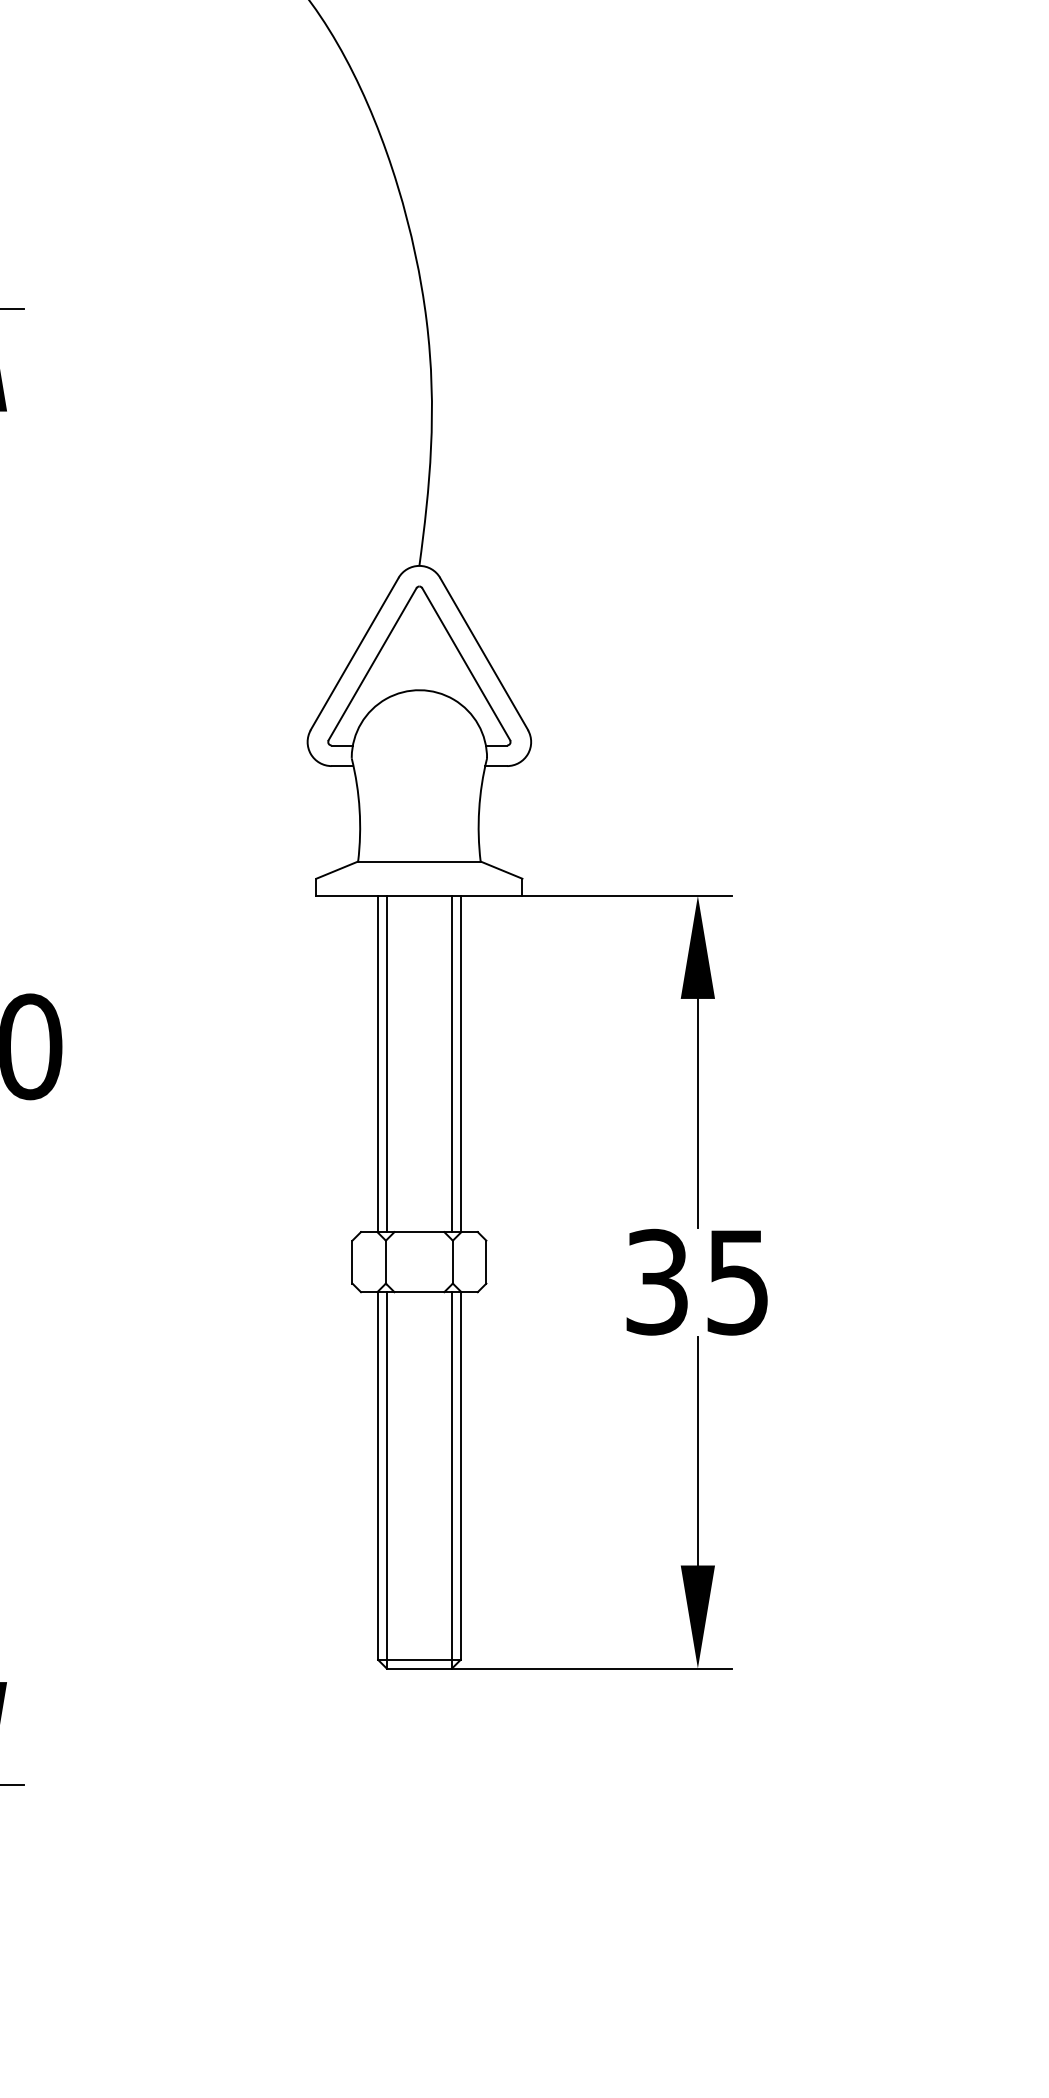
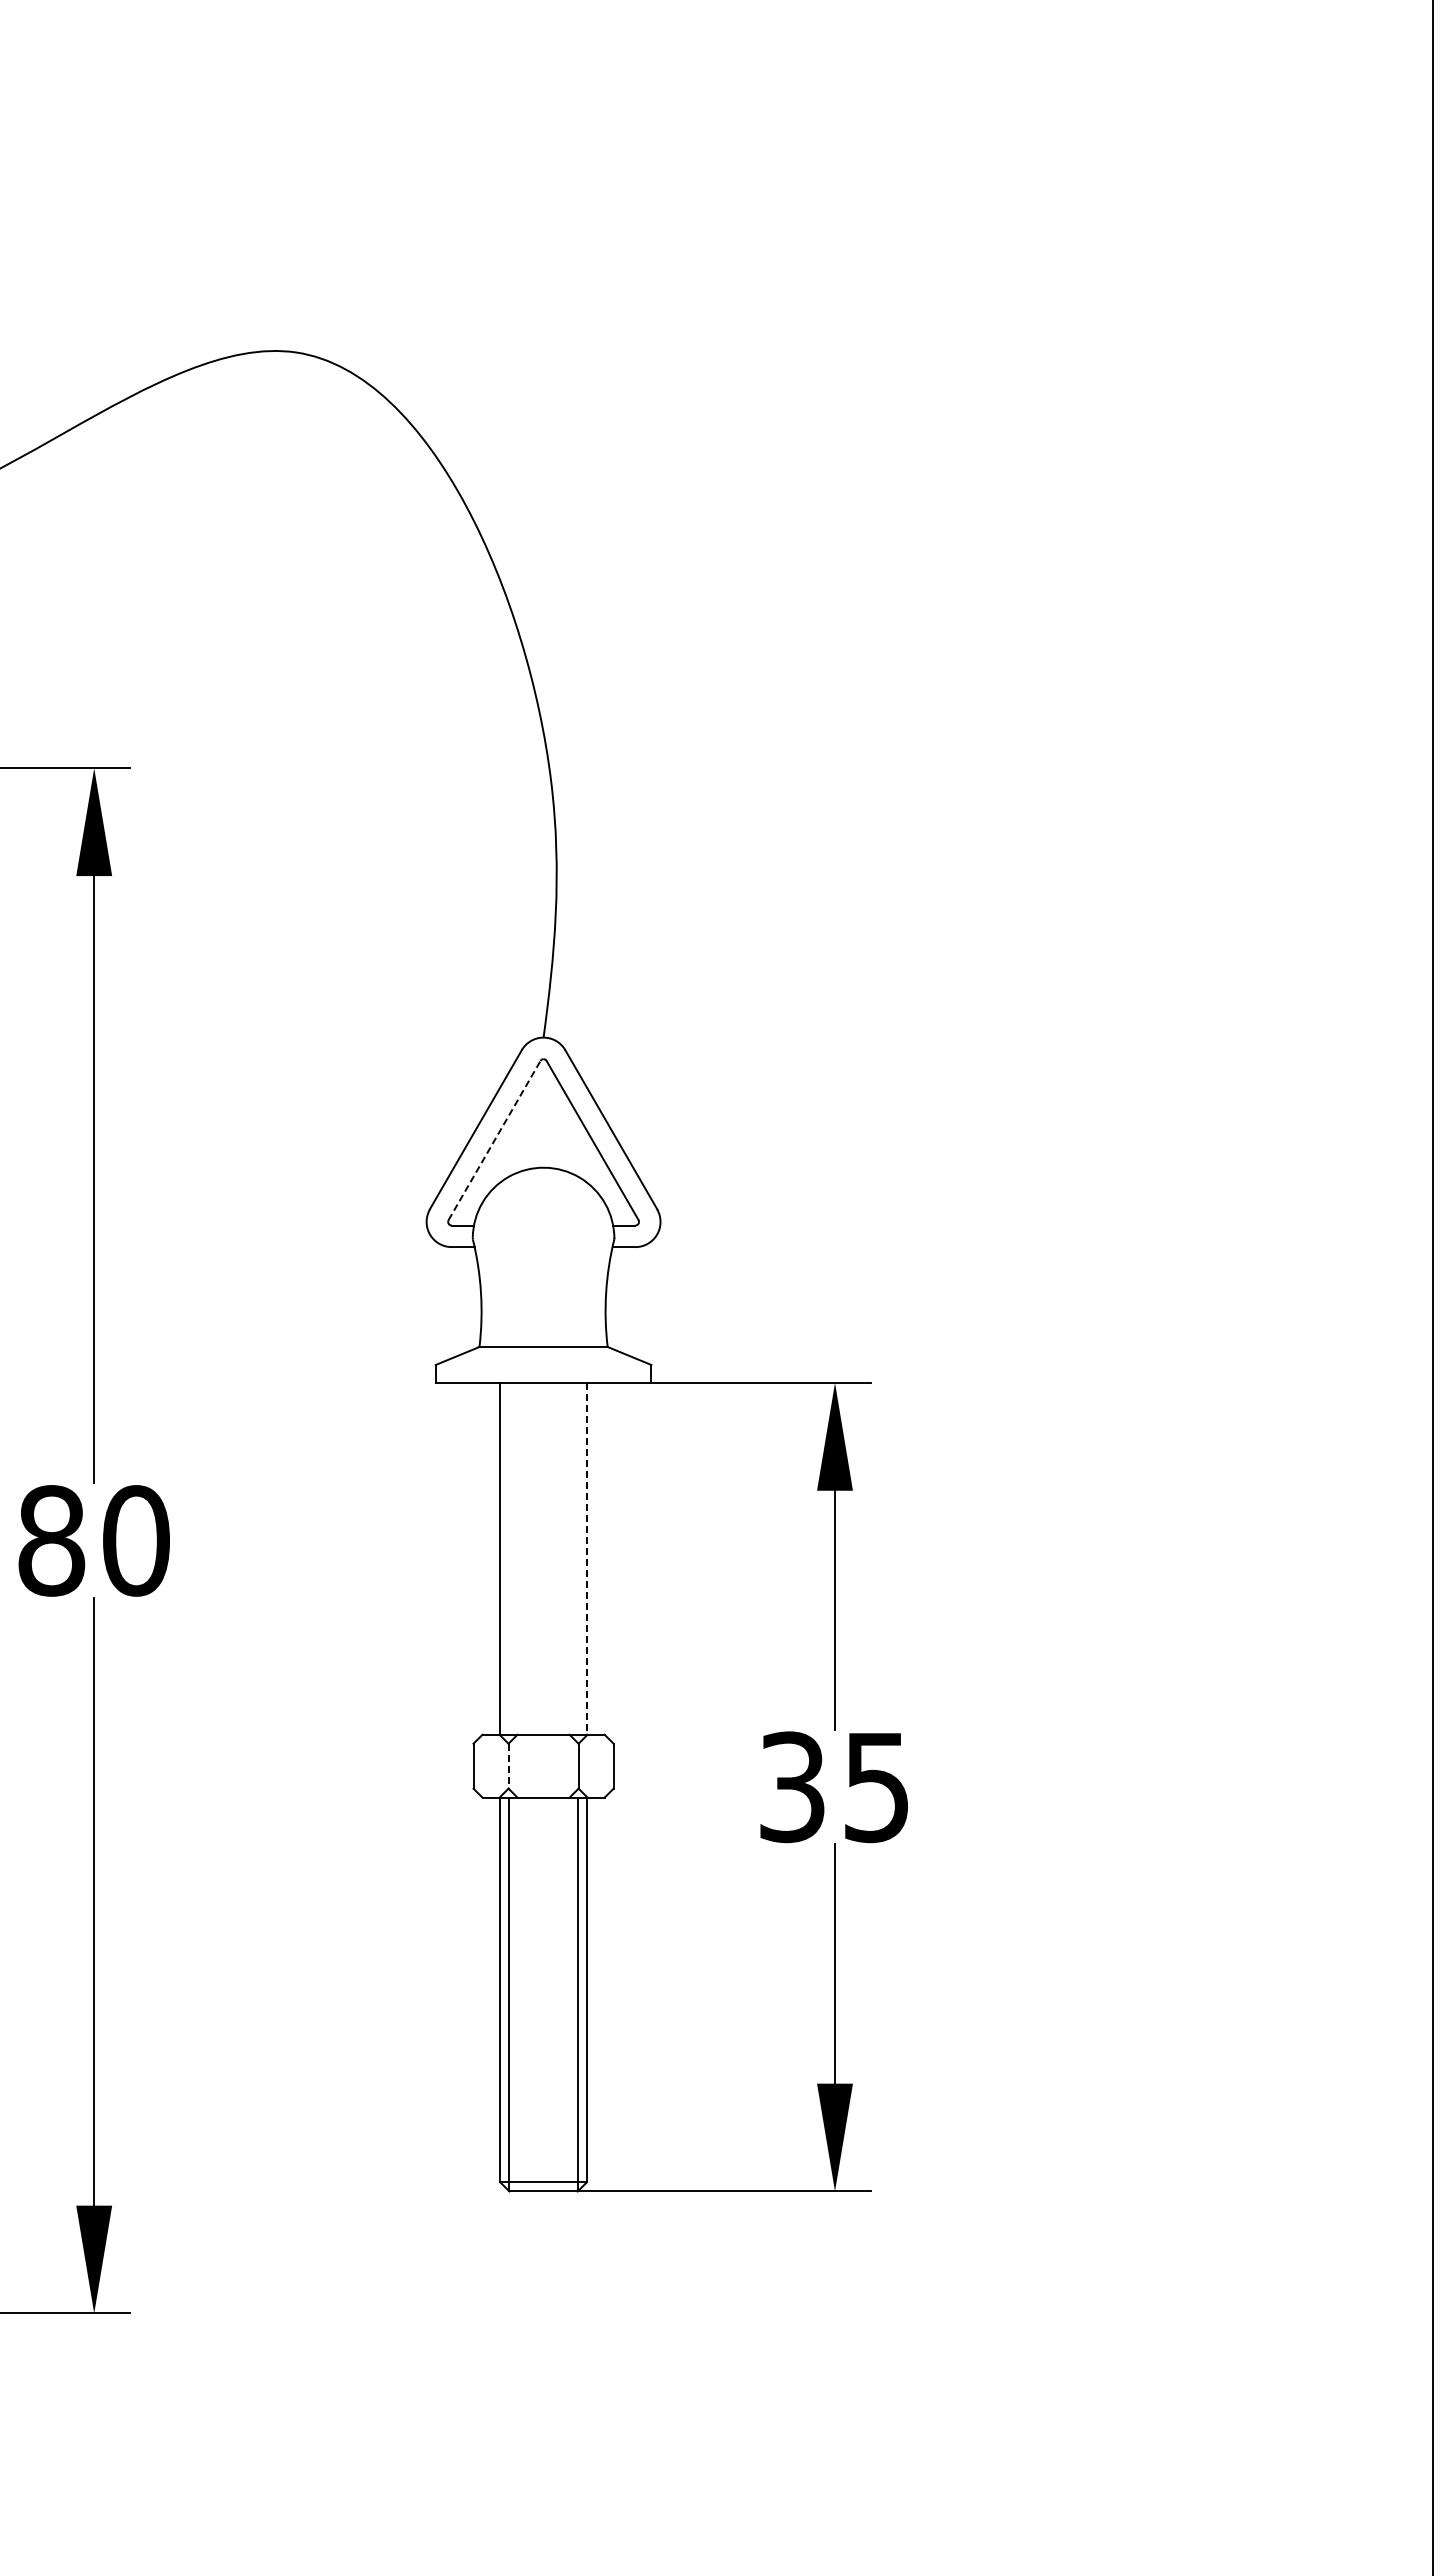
line: (372, 664) -> (494, 1140), solid -> dashed
line: (386, 1063) -> (509, 1558), removed
line: (451, 1063) -> (577, 1558), removed
line: (460, 1063) -> (586, 1558), solid -> dashed
line: (385, 1262) -> (508, 1766), solid -> dashed

